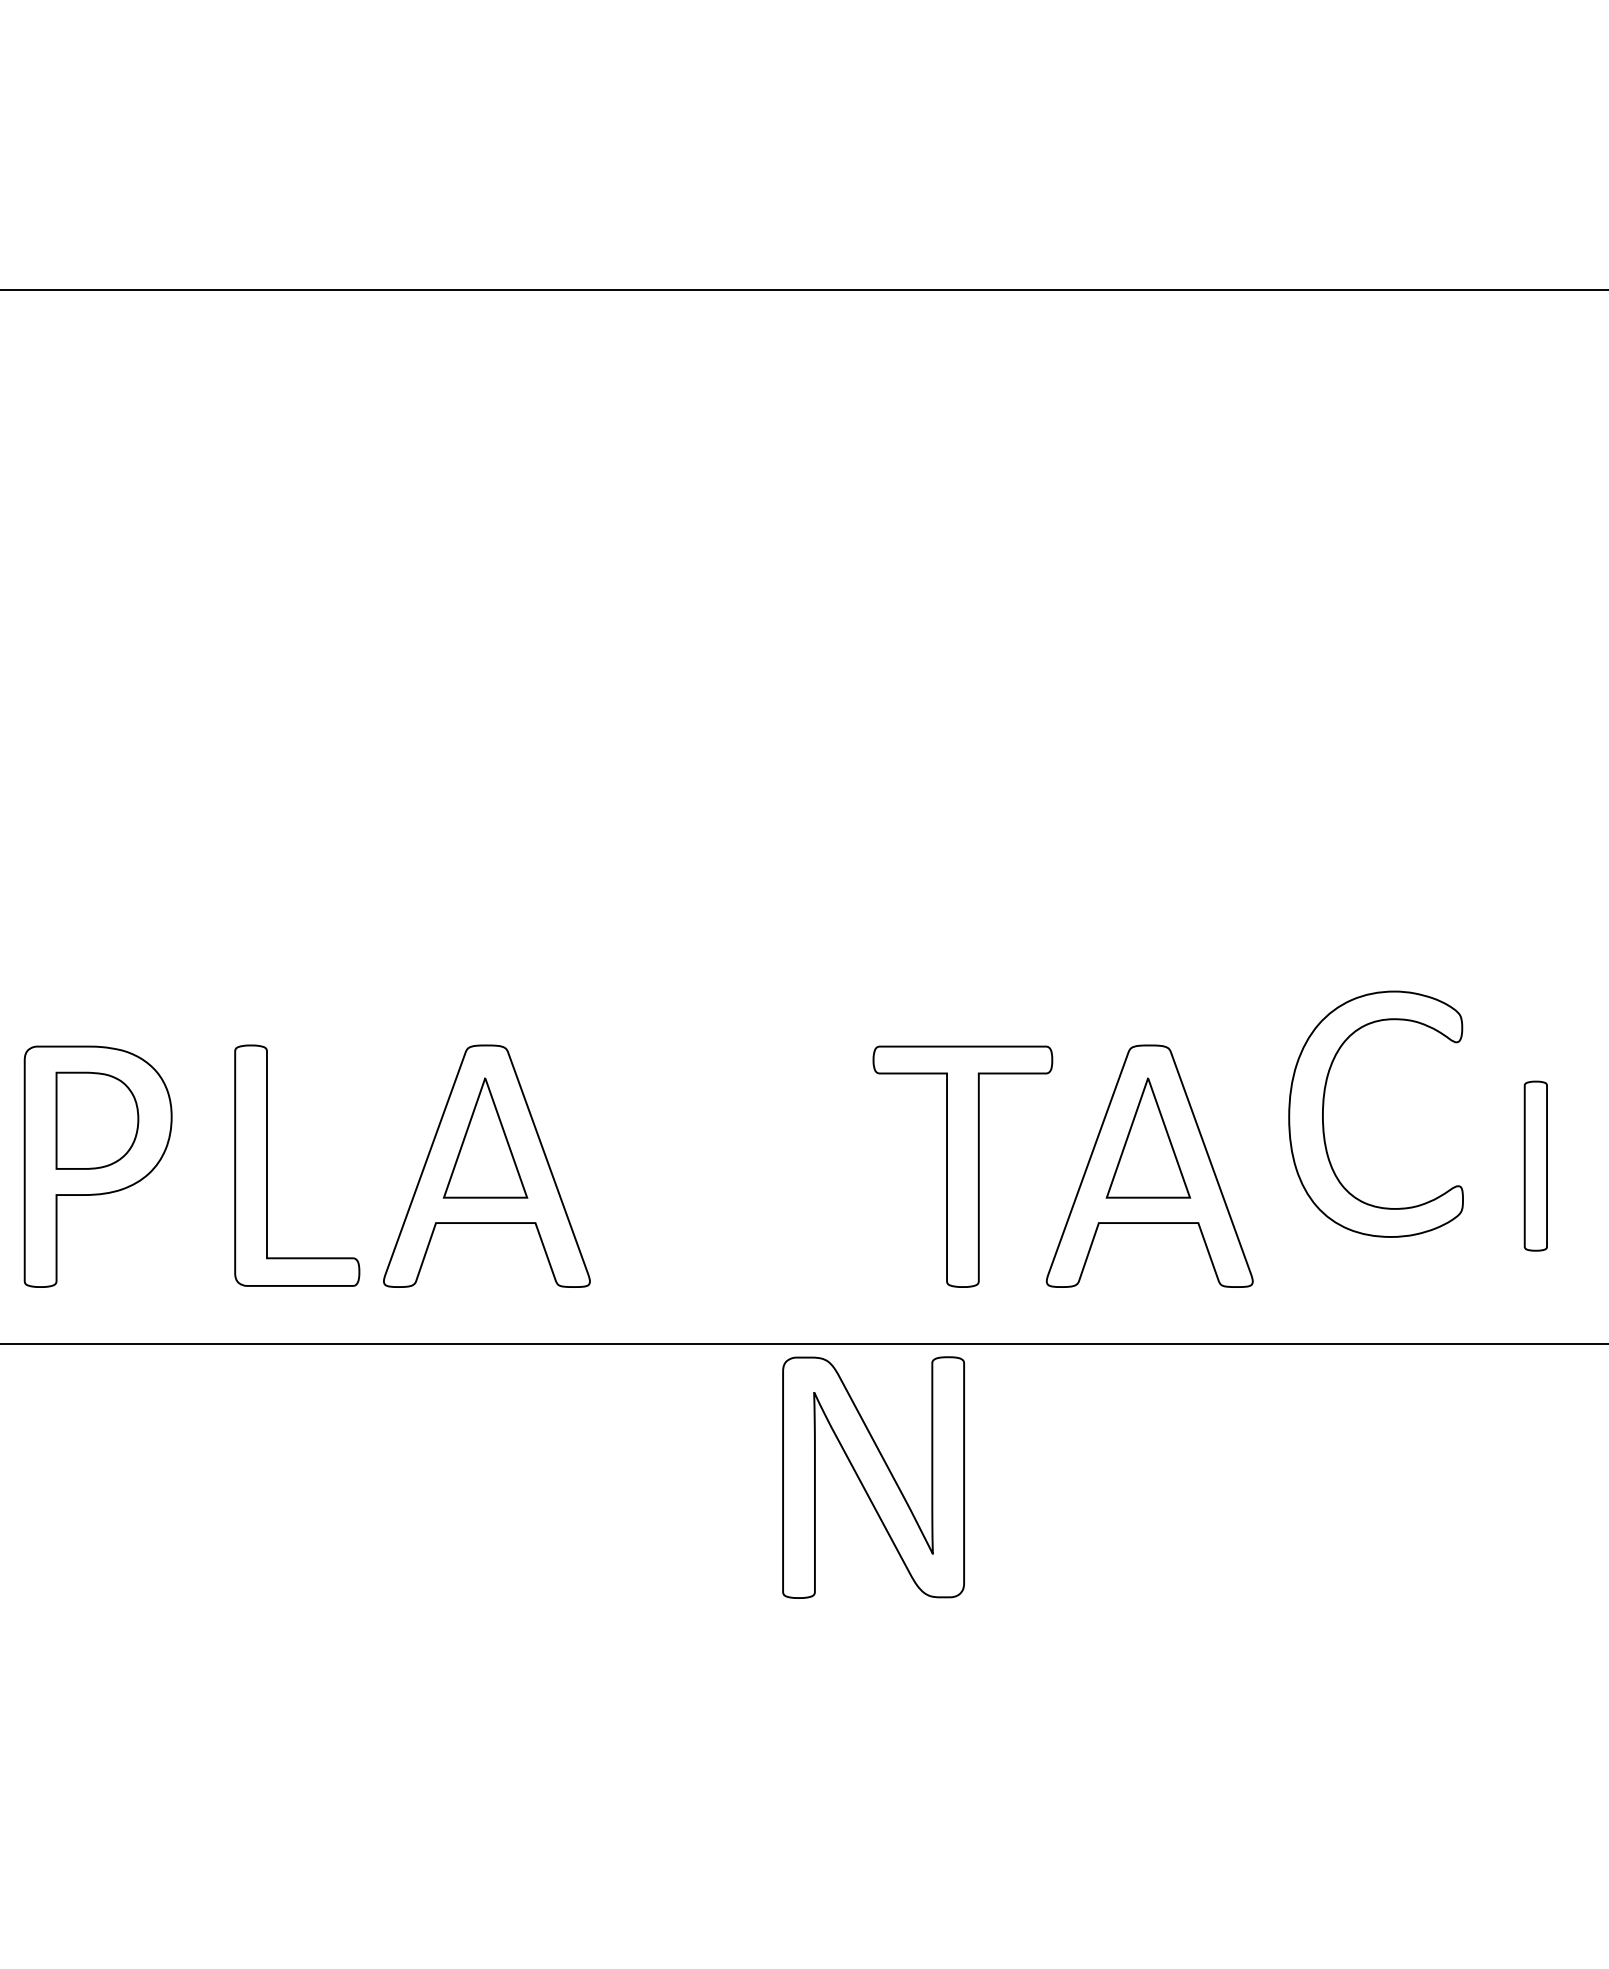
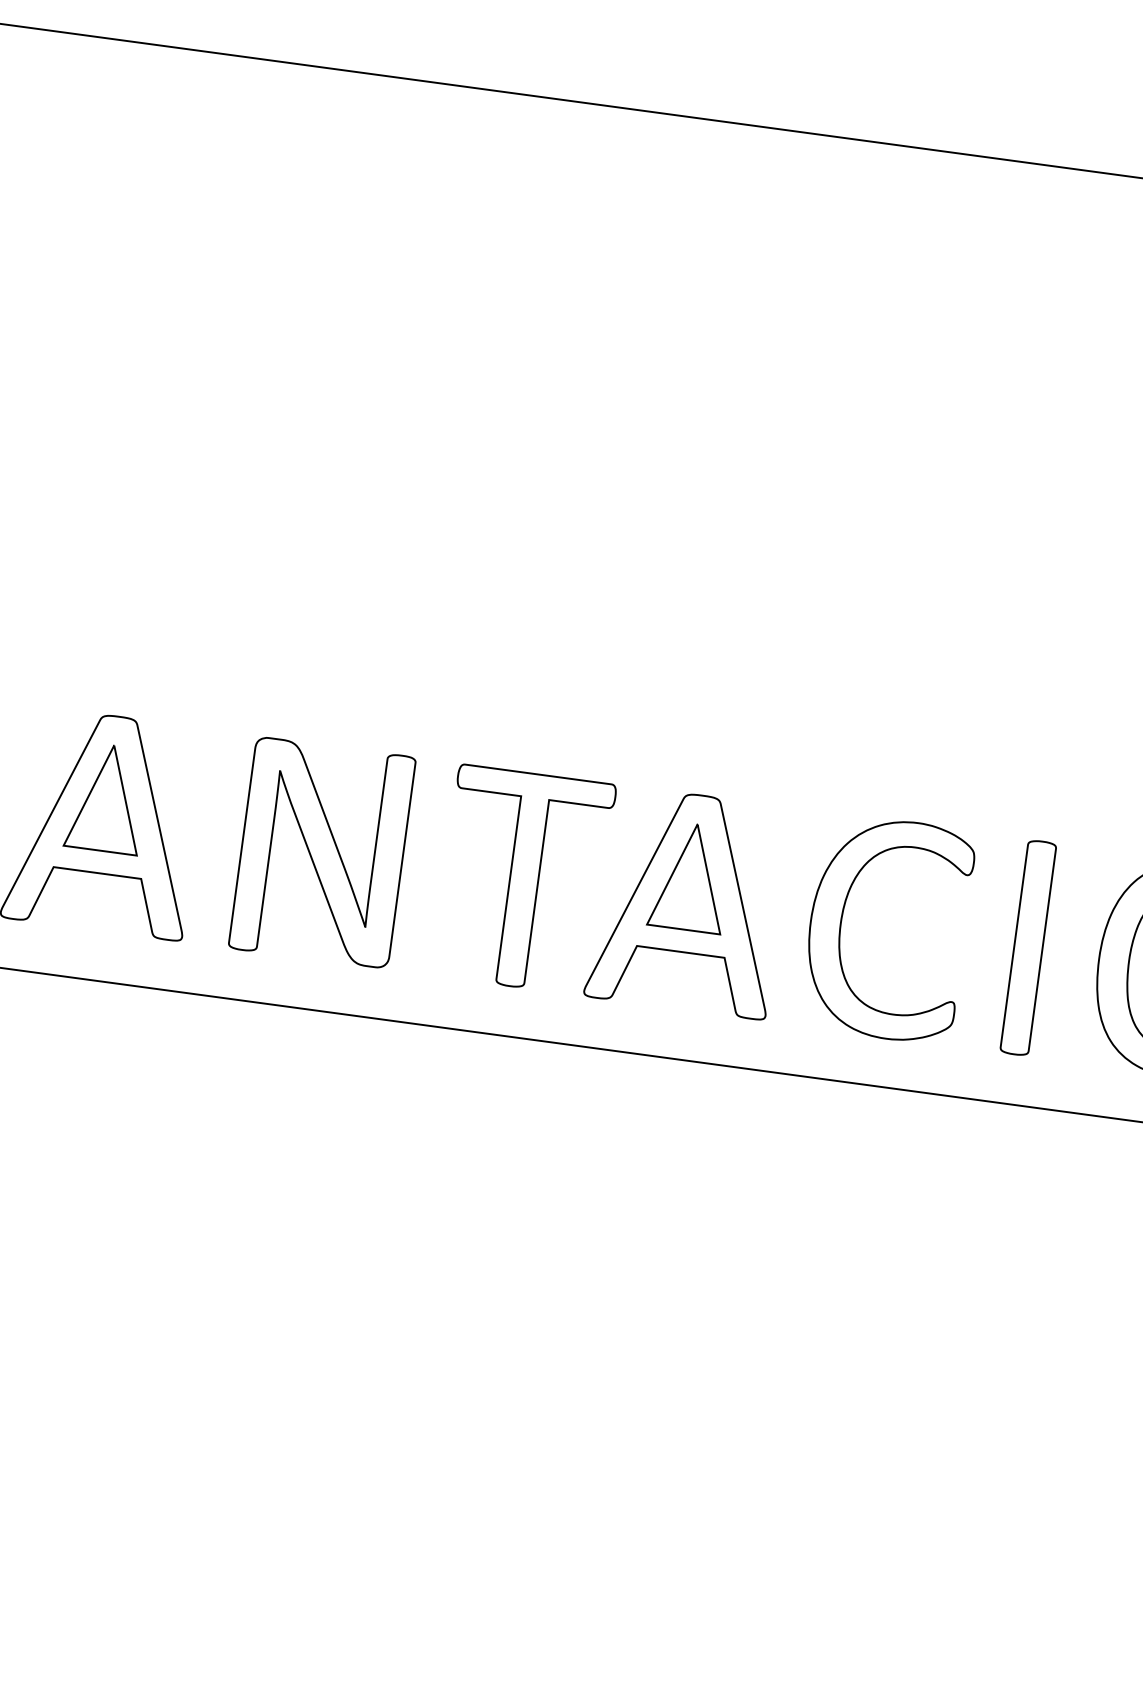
part: (1324, 1105) -> (843, 915), moved
part: (1535, 1165) -> (1028, 947), size x1.43
part: (873, 1477) -> (322, 852), moved

